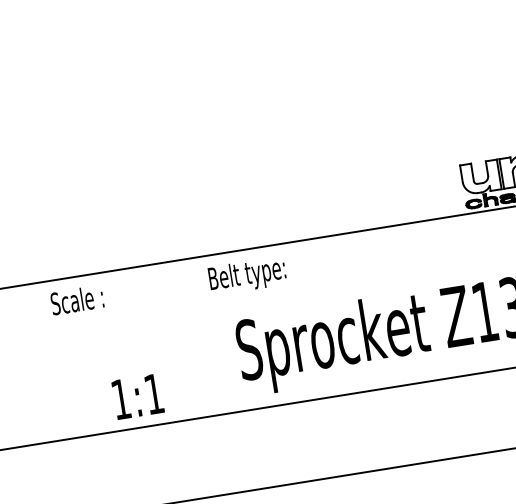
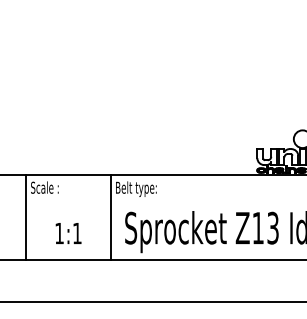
line: (207, 336) -> (110, 217), added
line: (52, 360) -> (26, 217), added
text: (137, 396) -> (68, 233), moved

